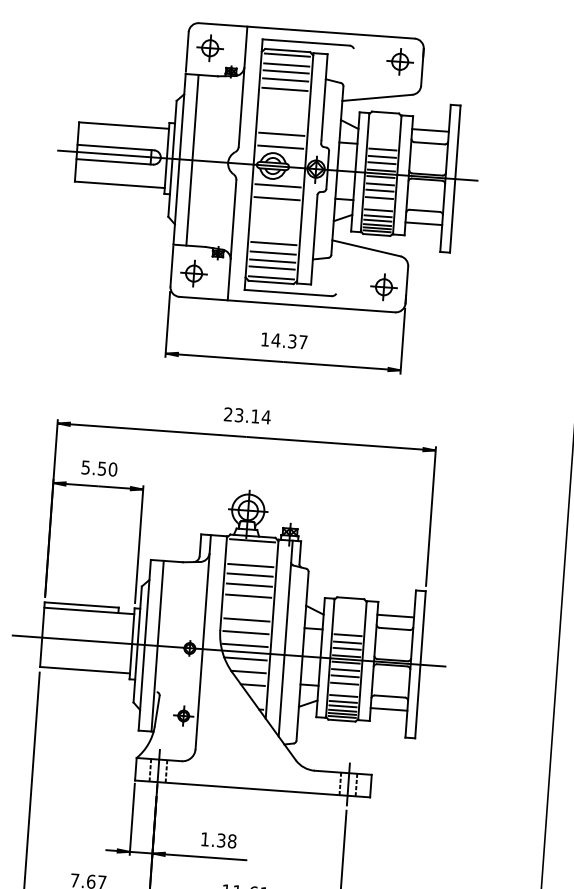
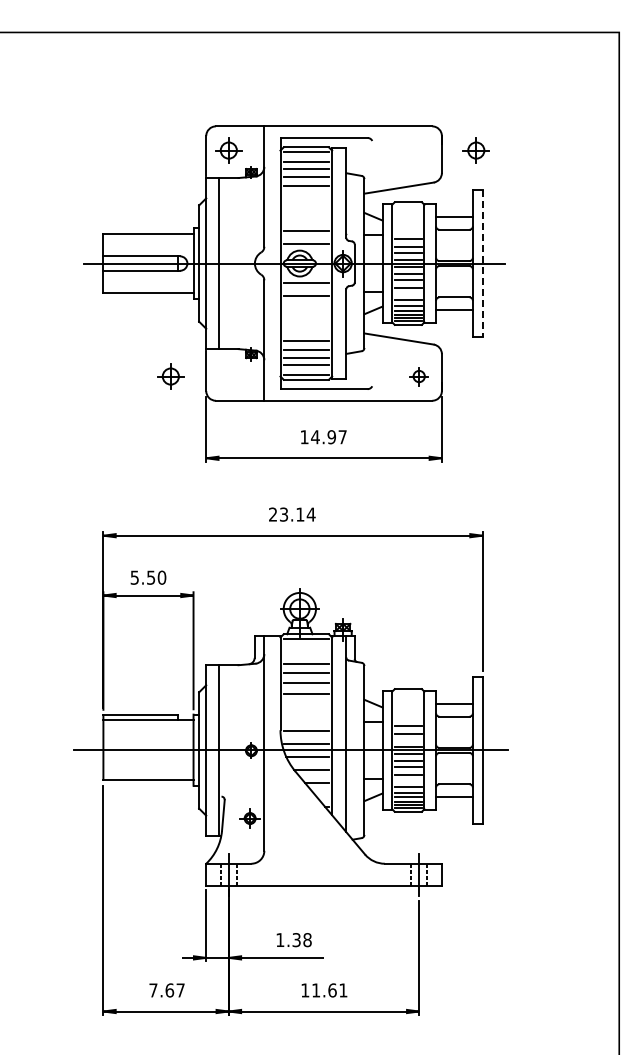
part: (399, 61) -> (475, 150), moved
line: (455, 179) -> (482, 263), solid -> dashed
part: (193, 273) -> (170, 376), moved
part: (383, 287) -> (418, 376), size x0.7
text: (292, 341) -> (331, 437), 14.37 -> 14.97
line: (246, 620) -> (305, 718), removed
line: (346, 648) -> (407, 739), removed

